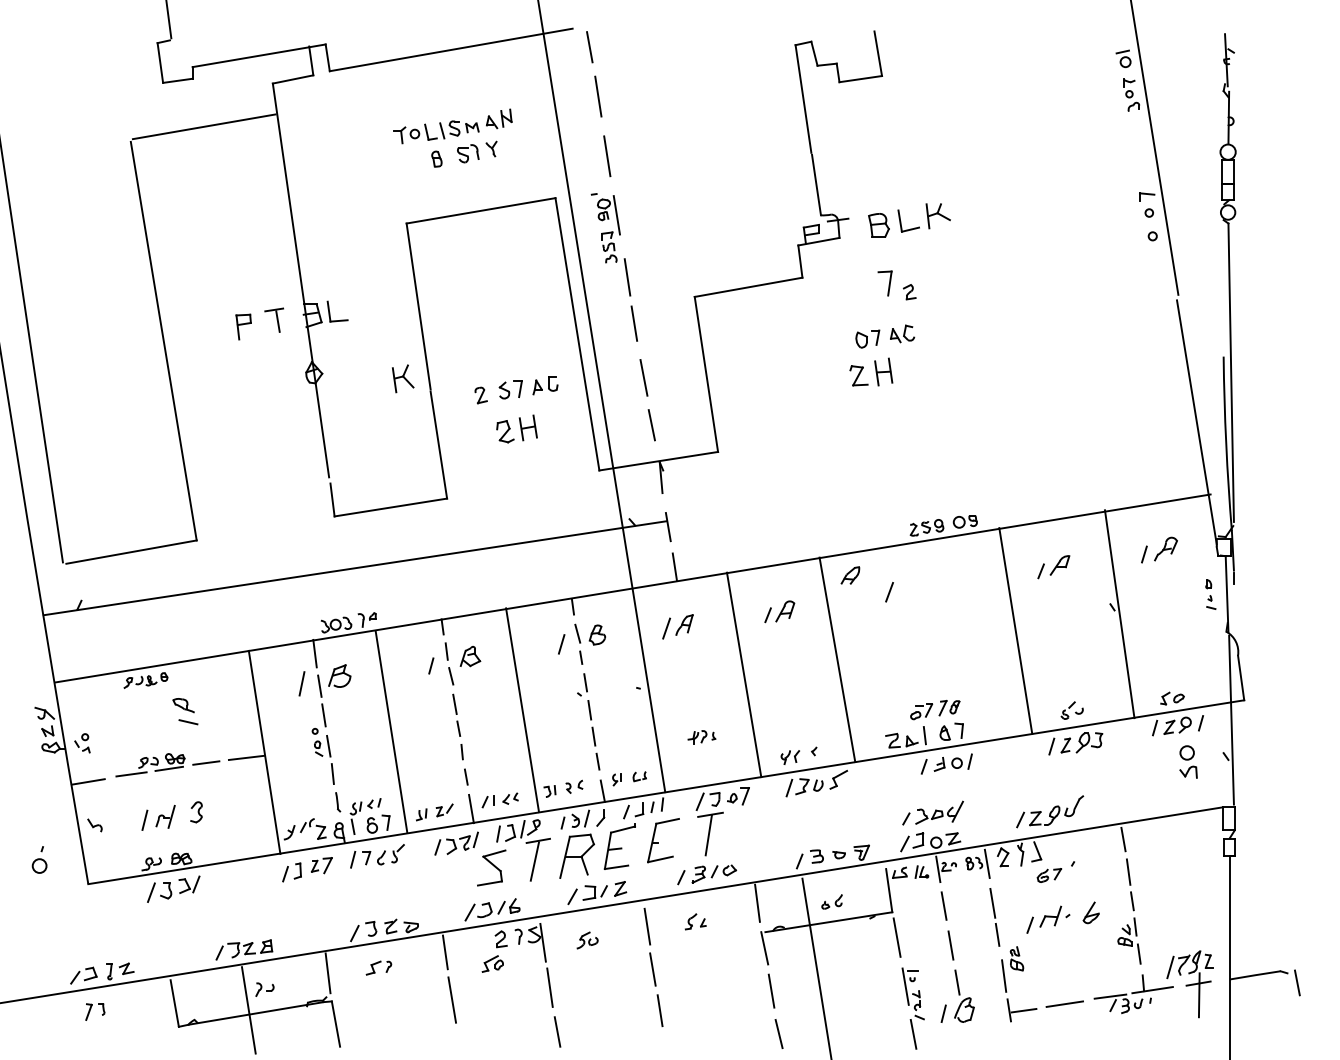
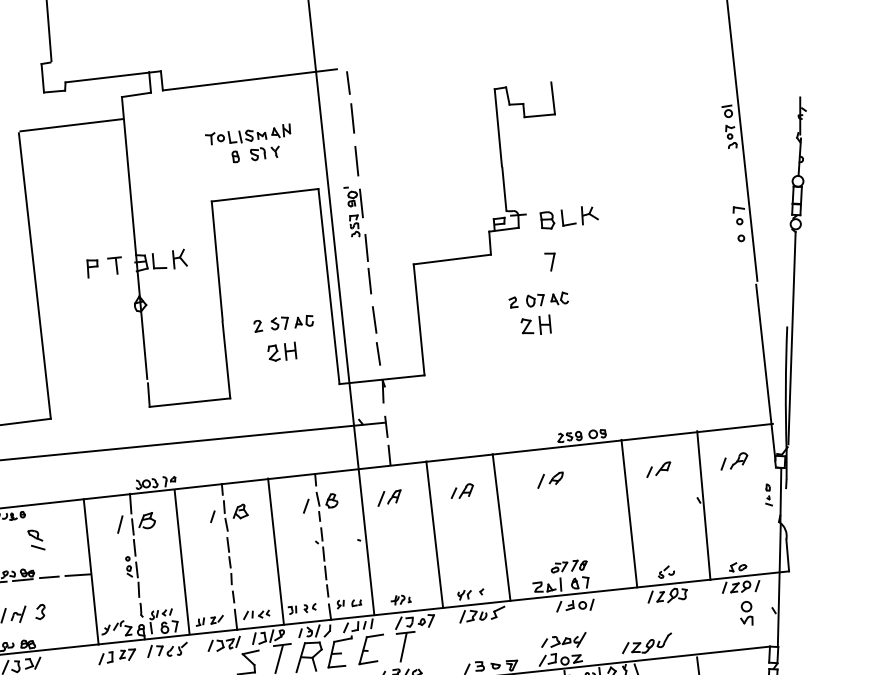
part: (909, 292) -> (513, 302), moved
part: (403, 378) -> (180, 258), moved
part: (850, 575) -> (556, 478), moved
part: (701, 737) -> (400, 600), moved

